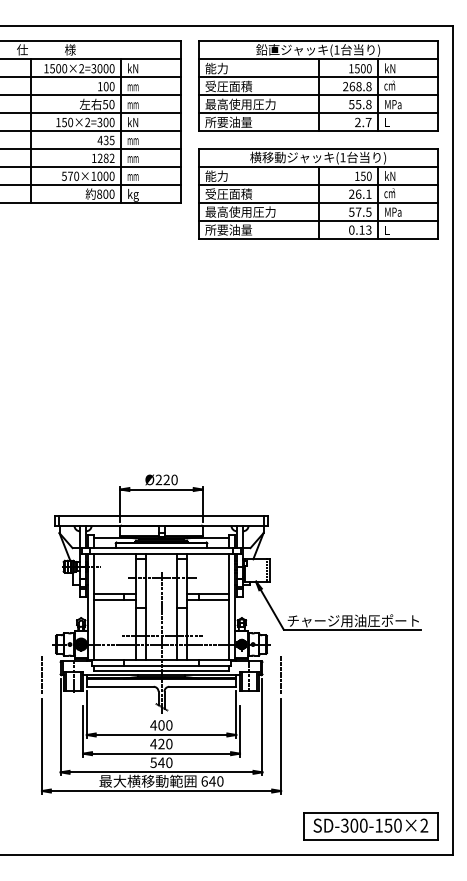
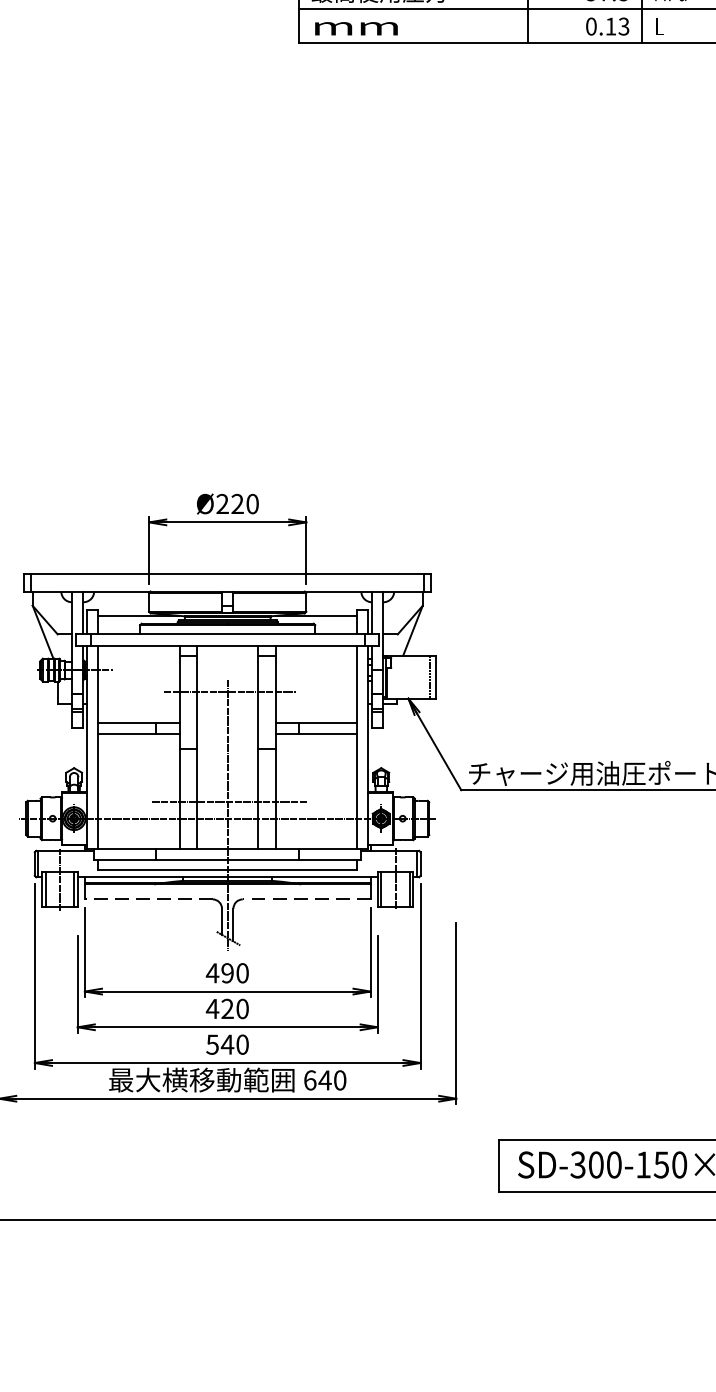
text: (228, 229) -> (355, 25), 所要油量 -> mm
line: (281, 675) -> (457, 877), removed
line: (119, 686) -> (147, 898), solid -> dashed
line: (202, 686) -> (306, 898), solid -> dashed
text: (161, 725) -> (227, 973), 400 -> 490

